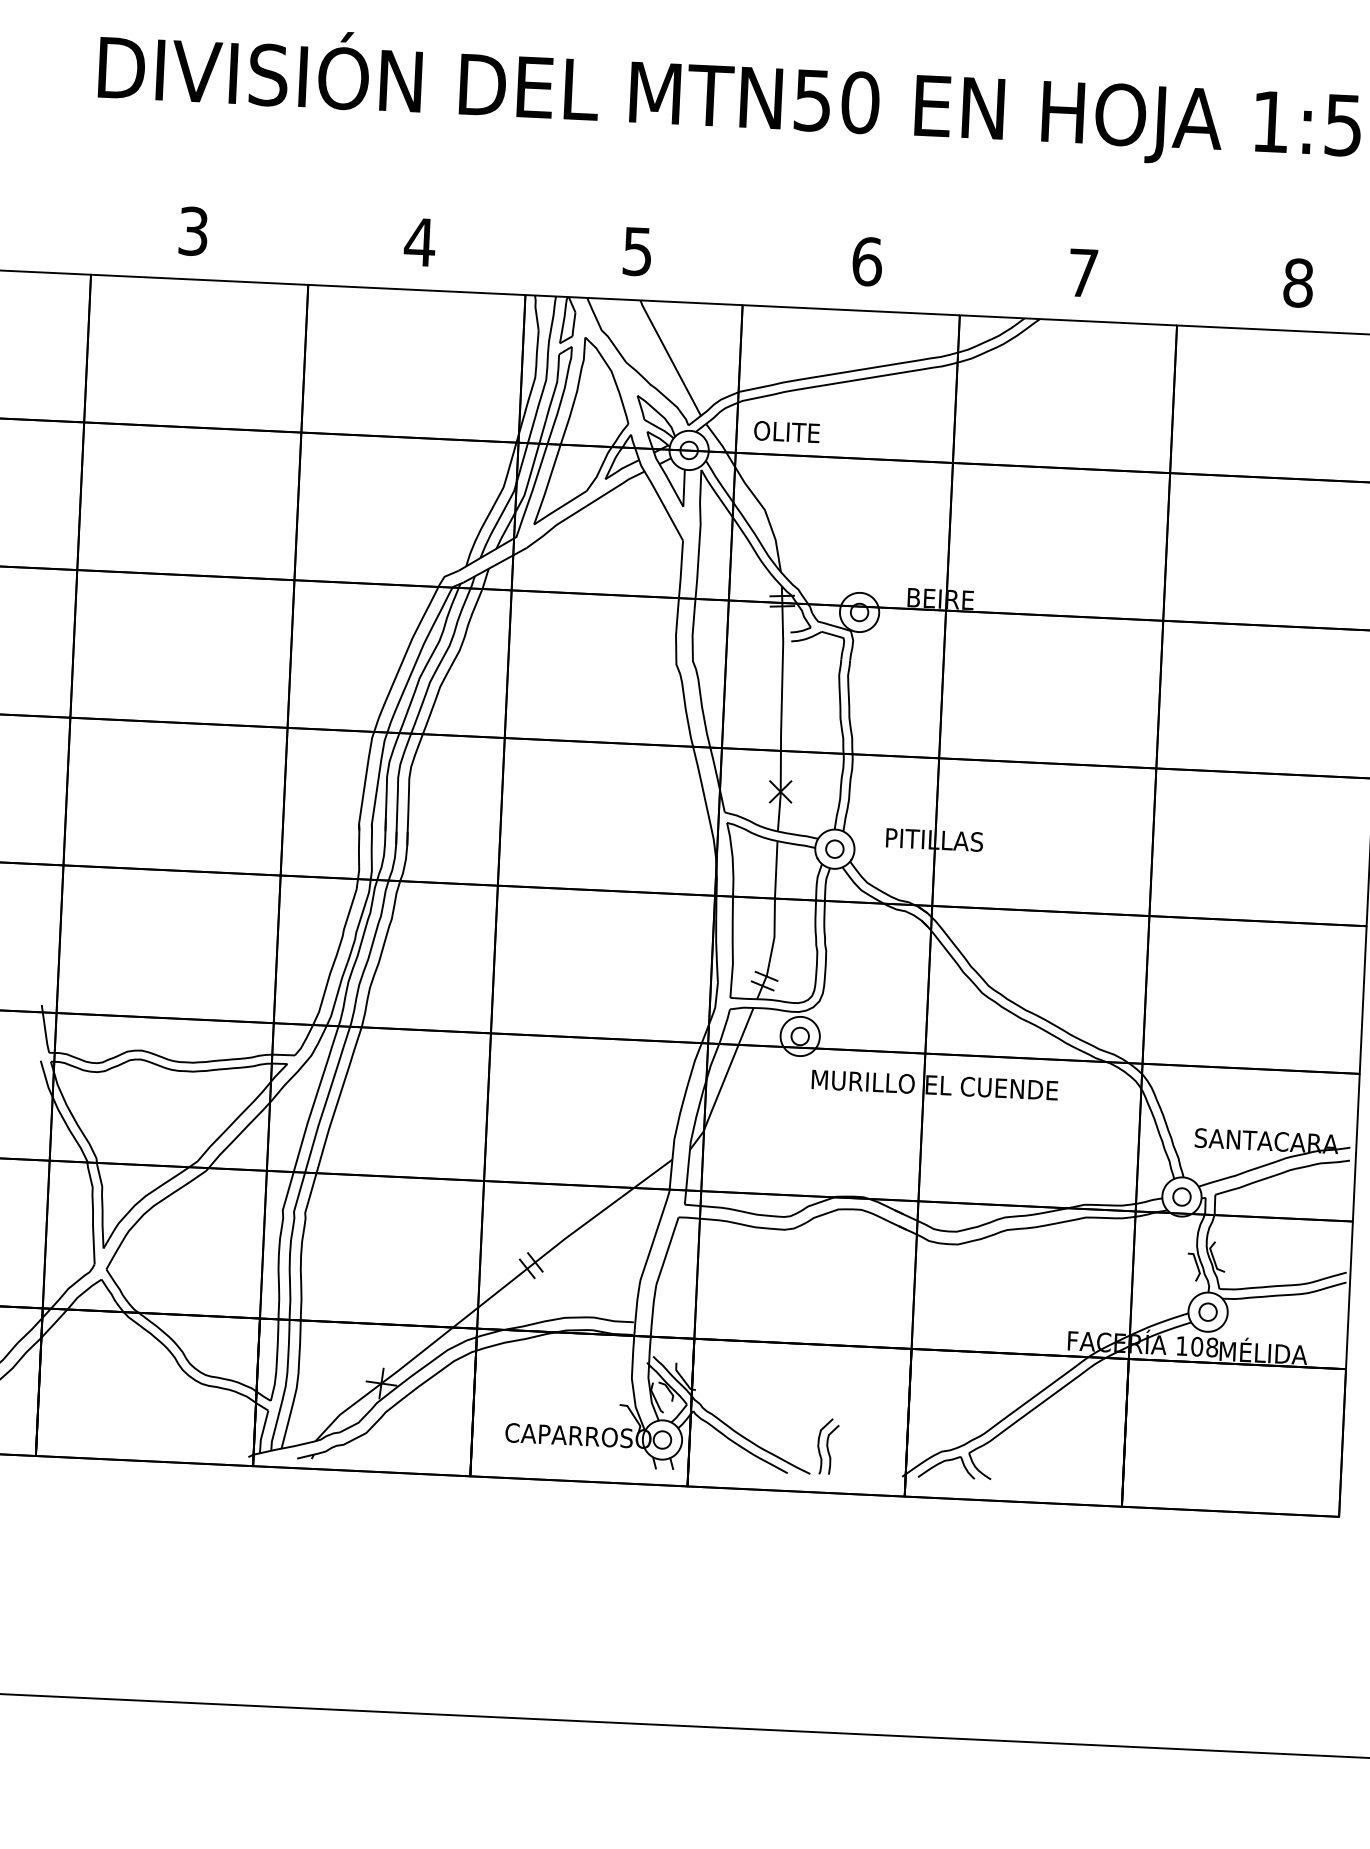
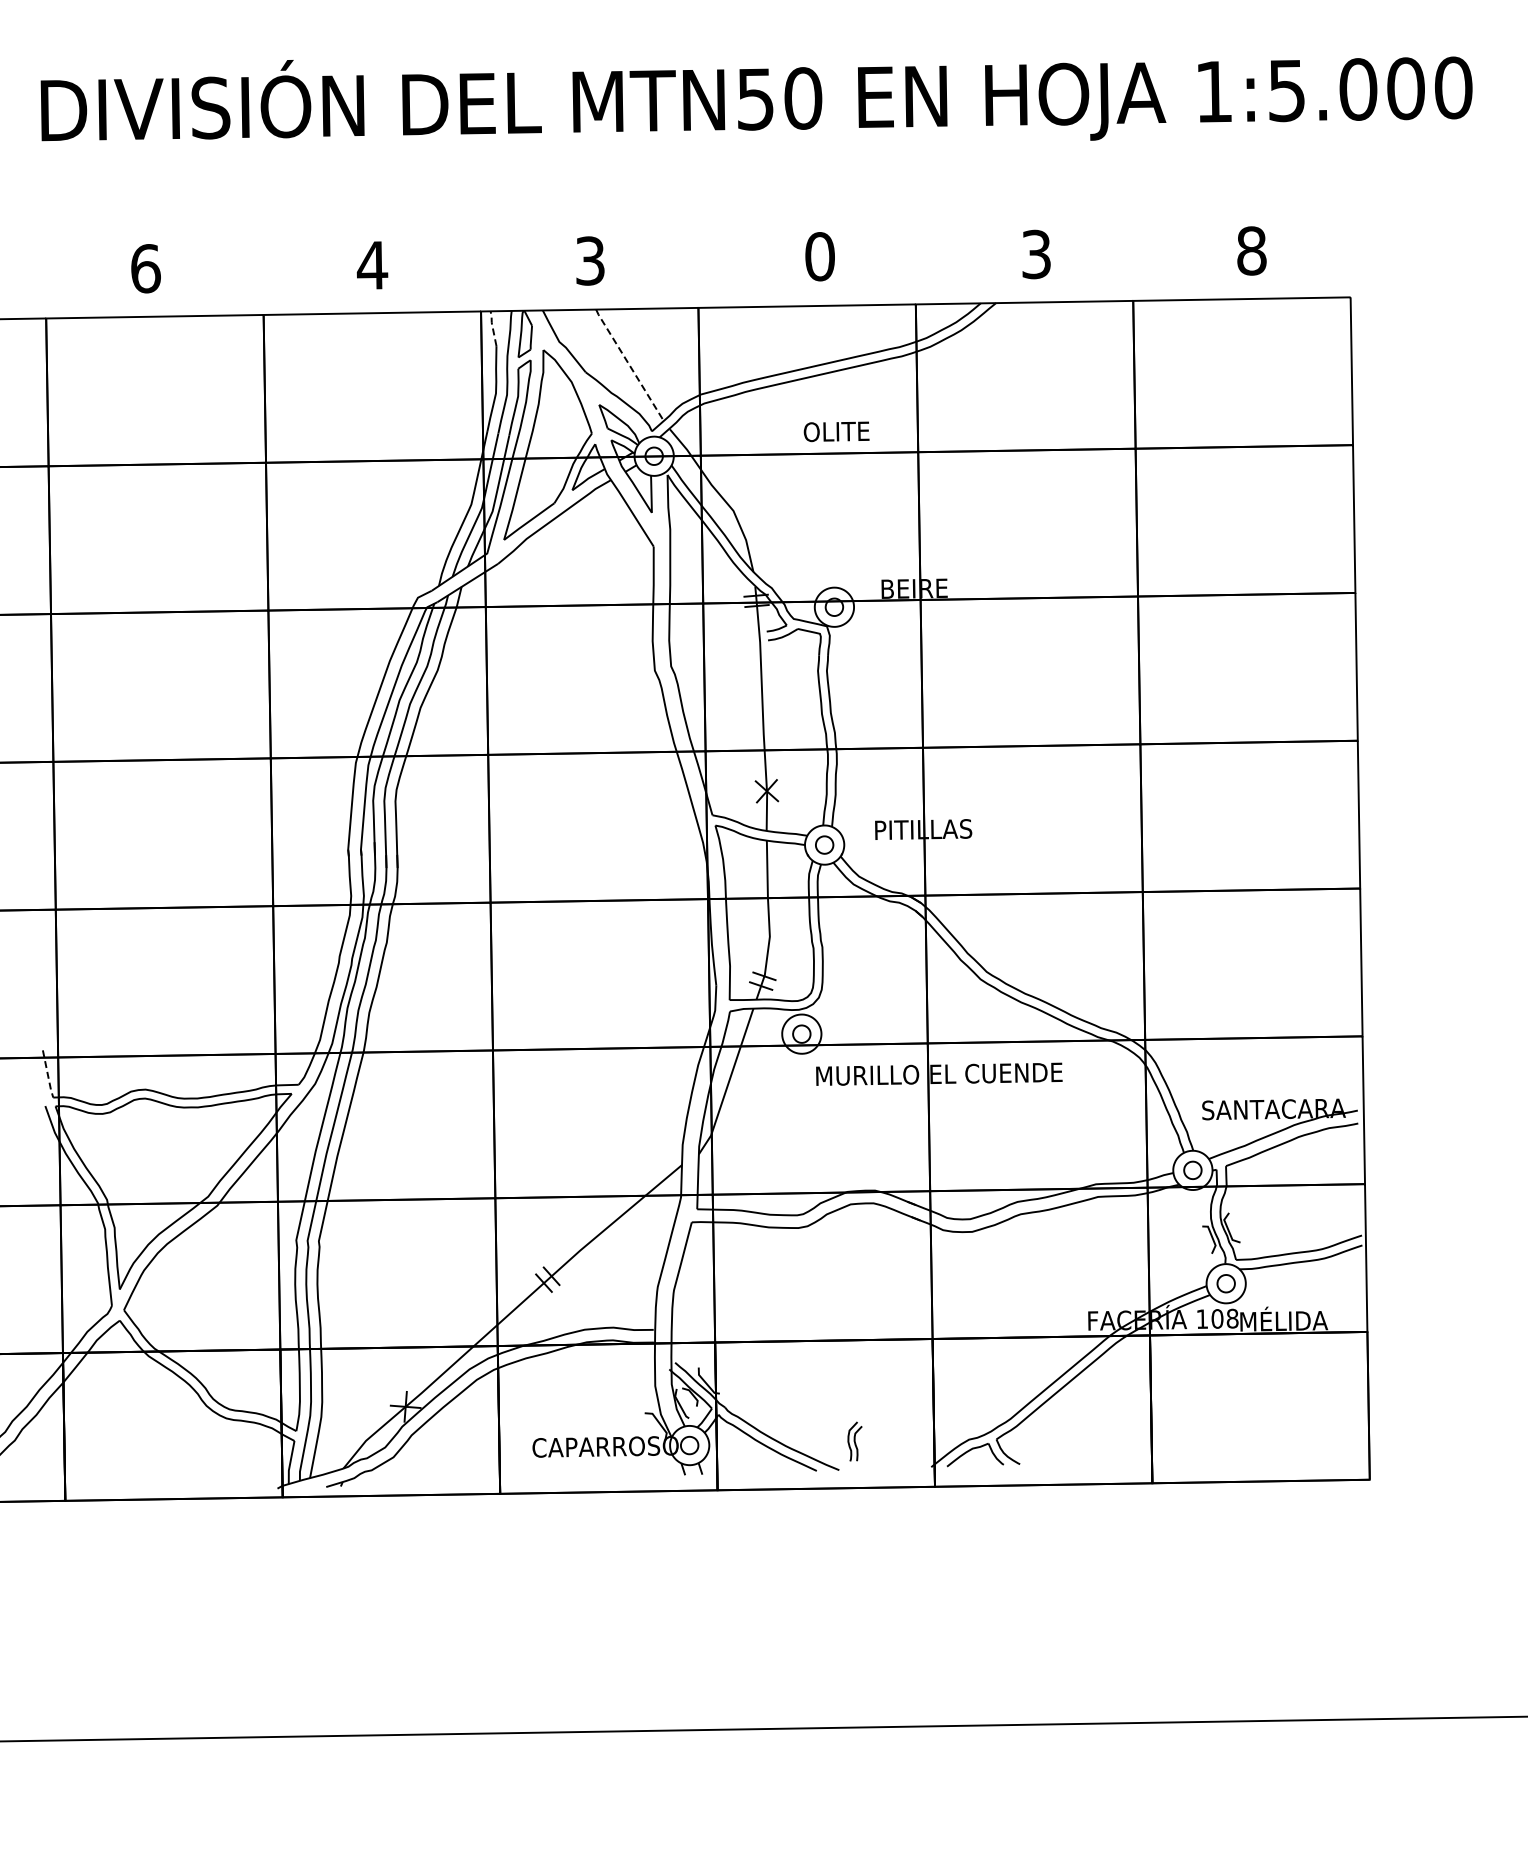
text: (193, 231) -> (145, 268), 3 -> 6
text: (637, 251) -> (590, 260), 5 -> 3
text: (867, 261) -> (820, 256), 6 -> 0
text: (1083, 273) -> (1036, 254), 7 -> 3
line: (535, 310) -> (492, 326), solid -> dashed
line: (670, 358) -> (629, 365), solid -> dashed
text: (786, 431) -> (836, 431), moved
line: (44, 1029) -> (47, 1074), solid -> dashed
part: (827, 1446) -> (854, 1441), size x0.7

